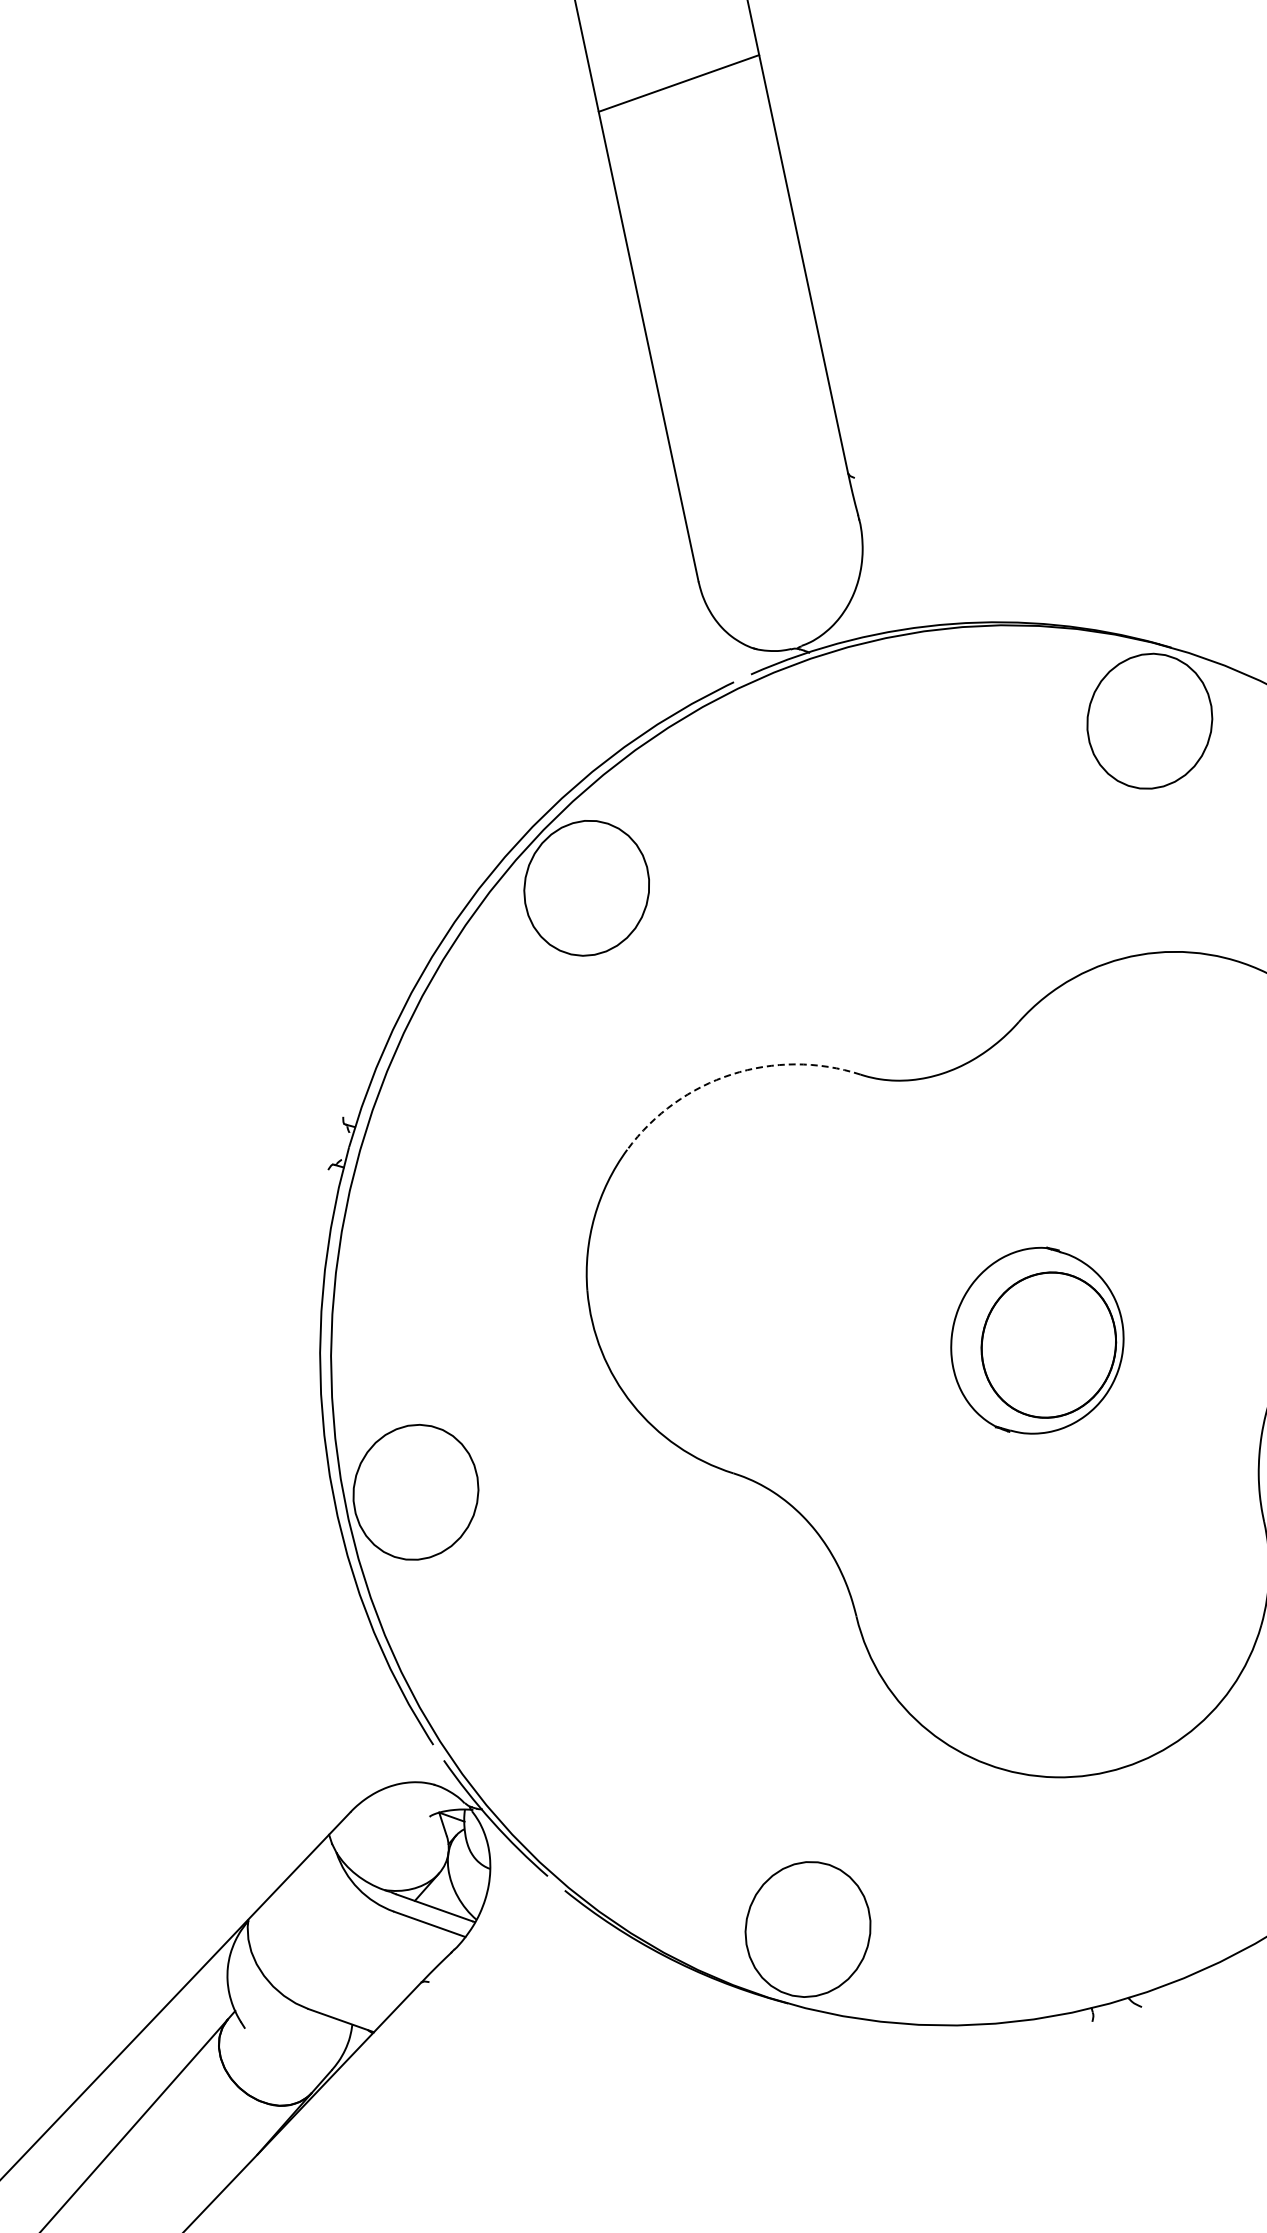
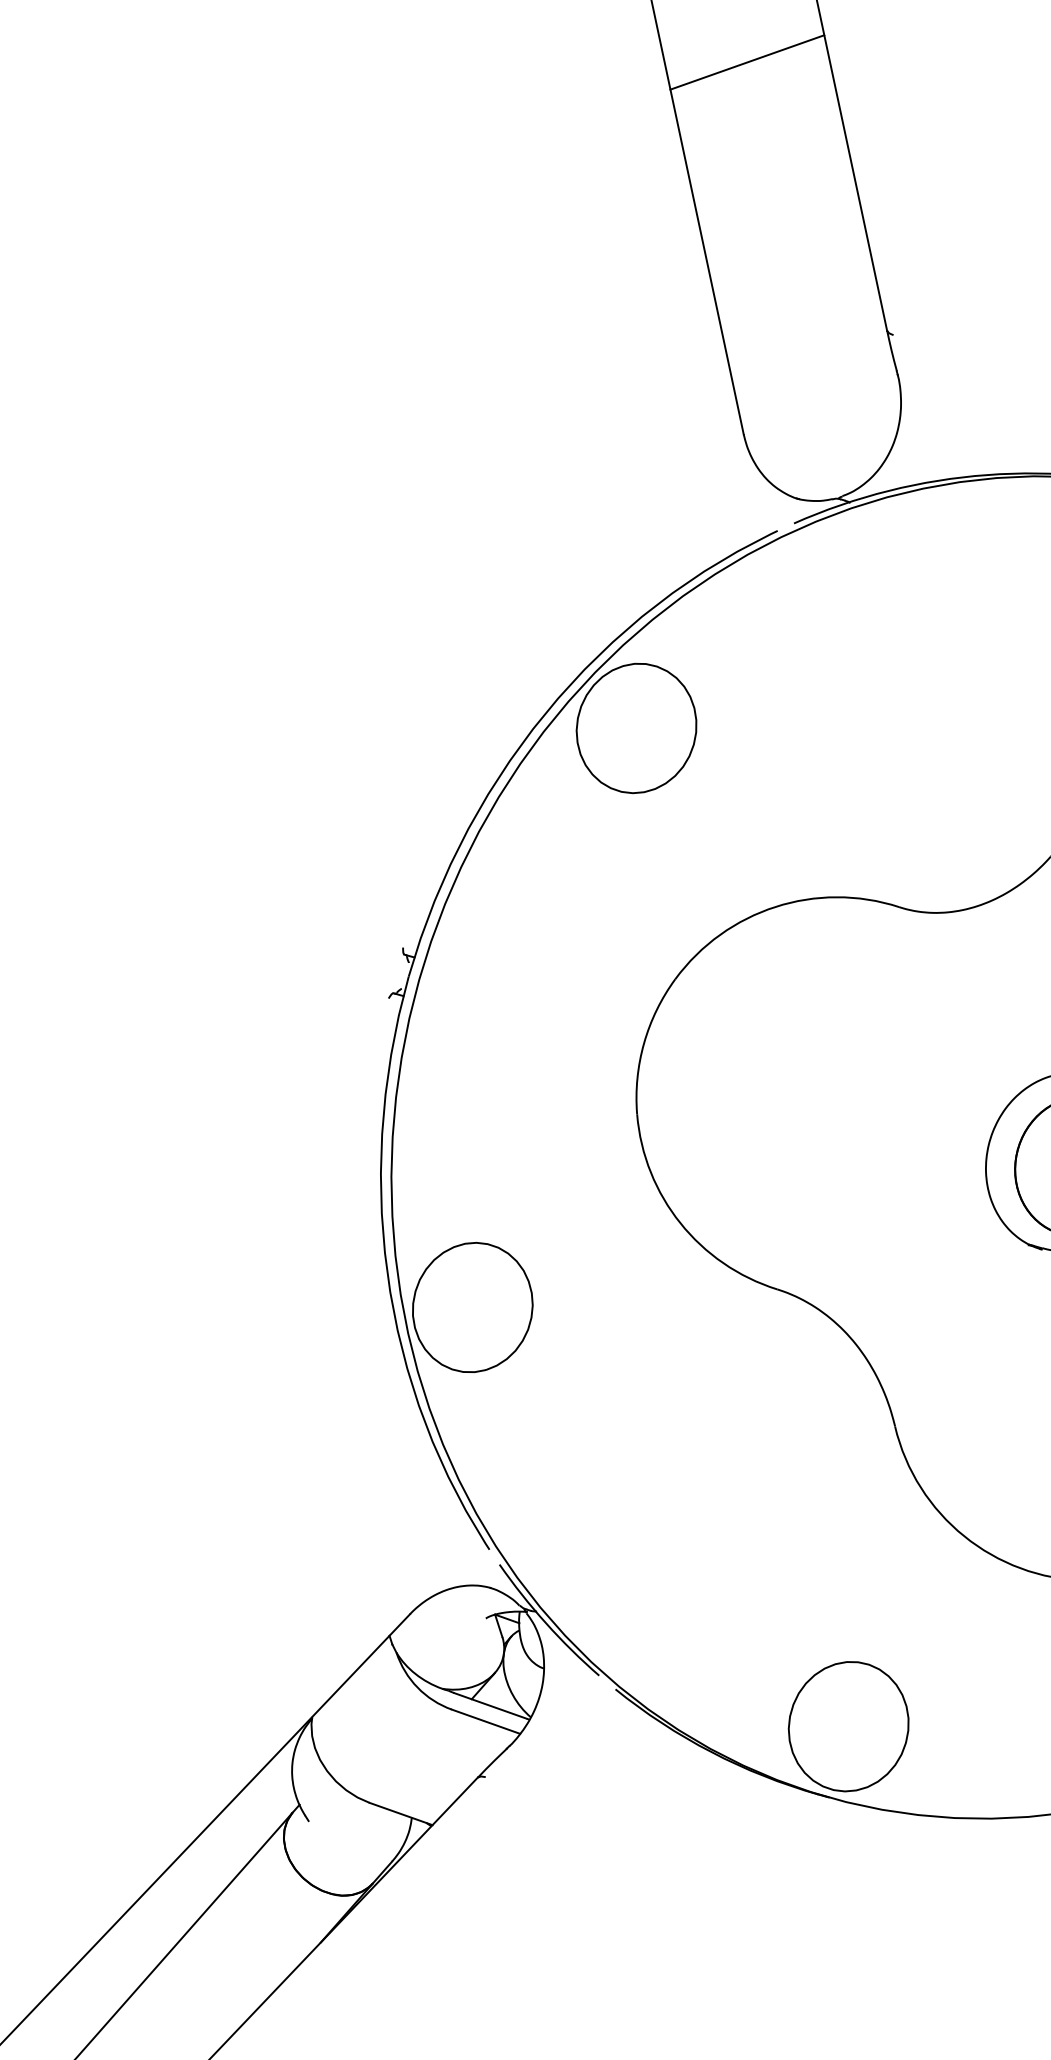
line: (702, 193) -> (747, 62), added
arc: (731, 1074) -> (775, 906), dashed -> solid

